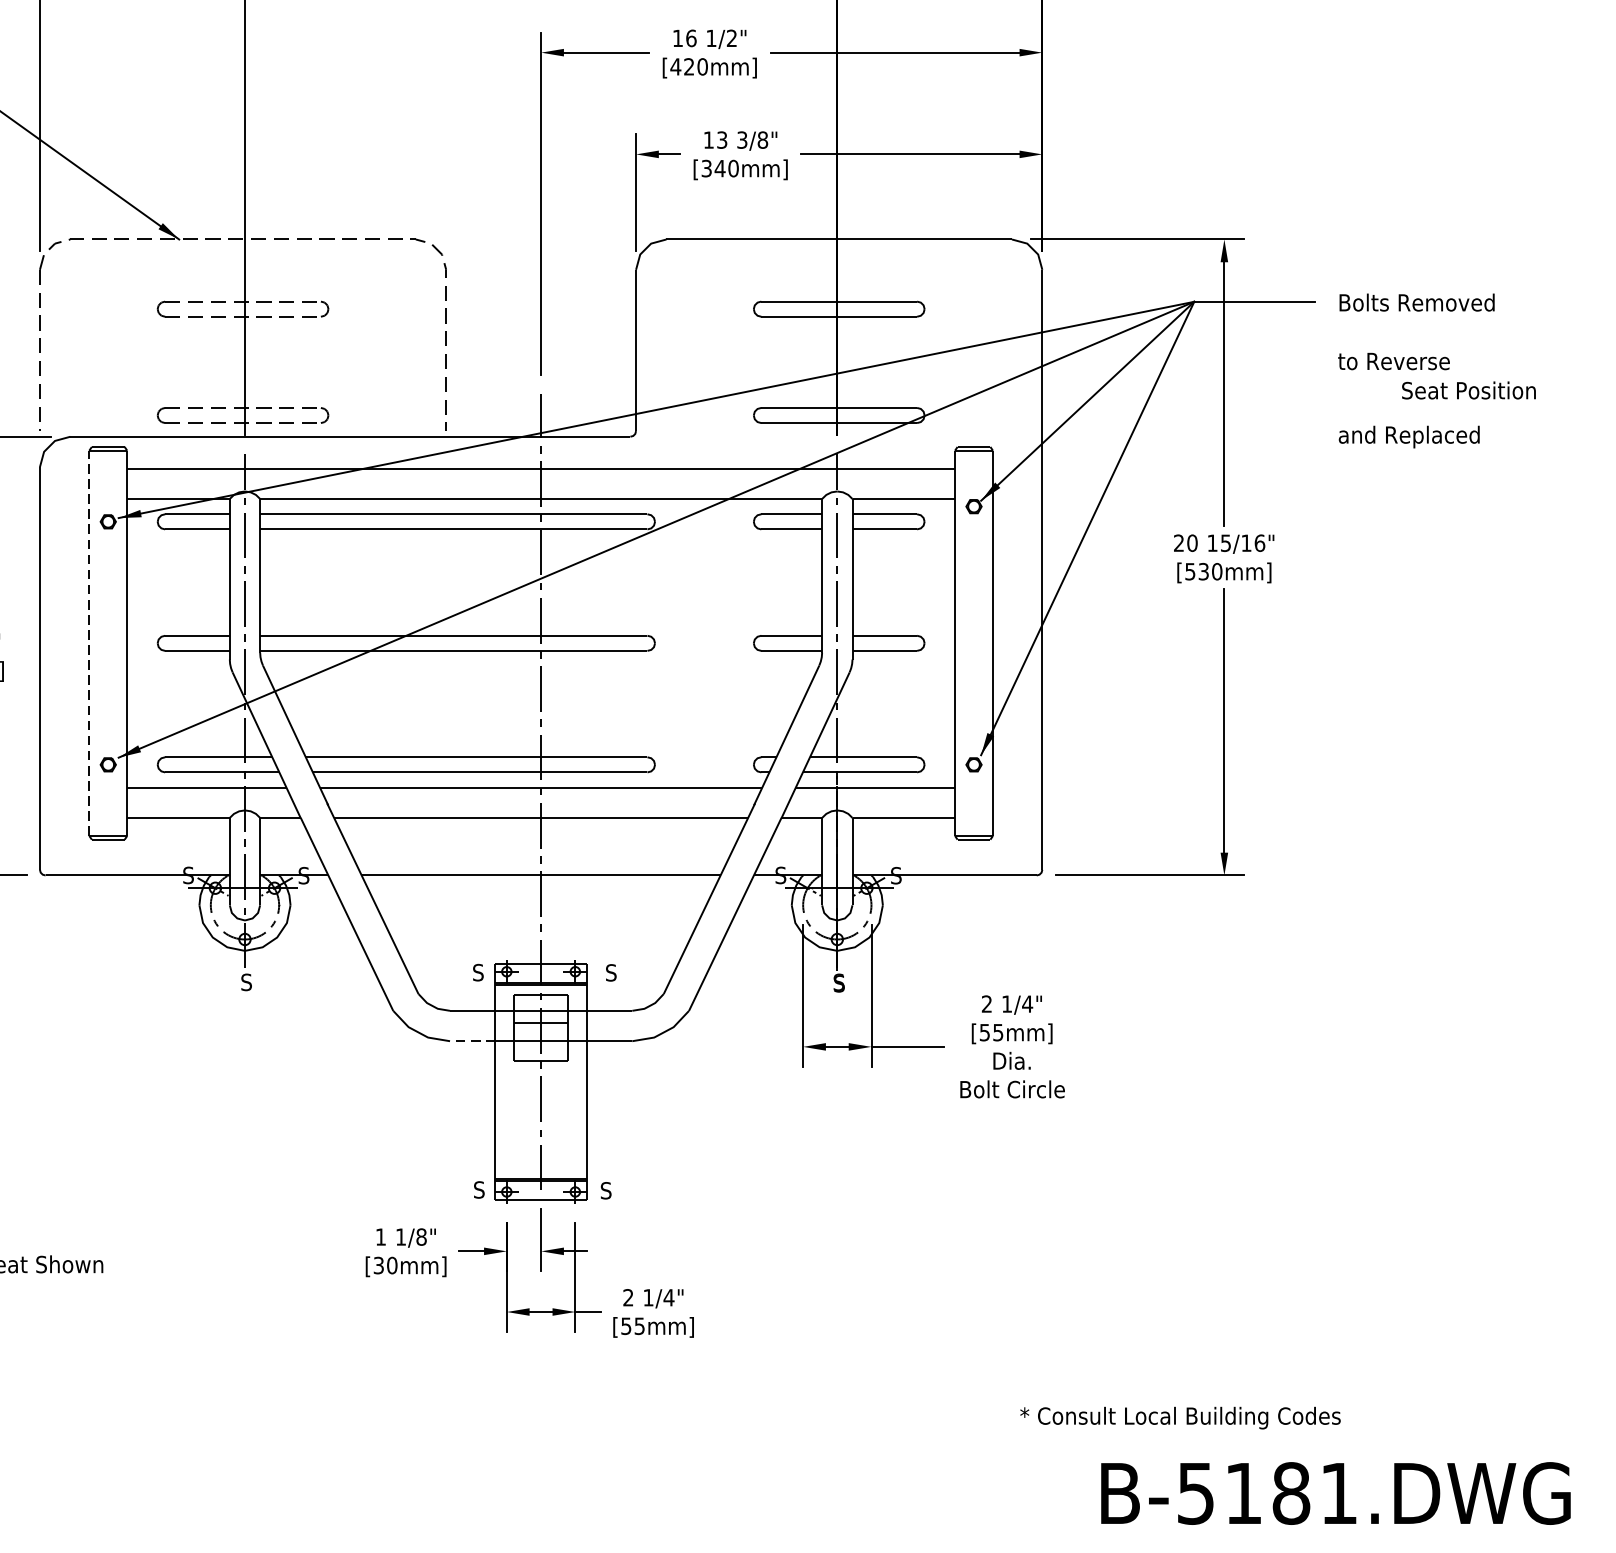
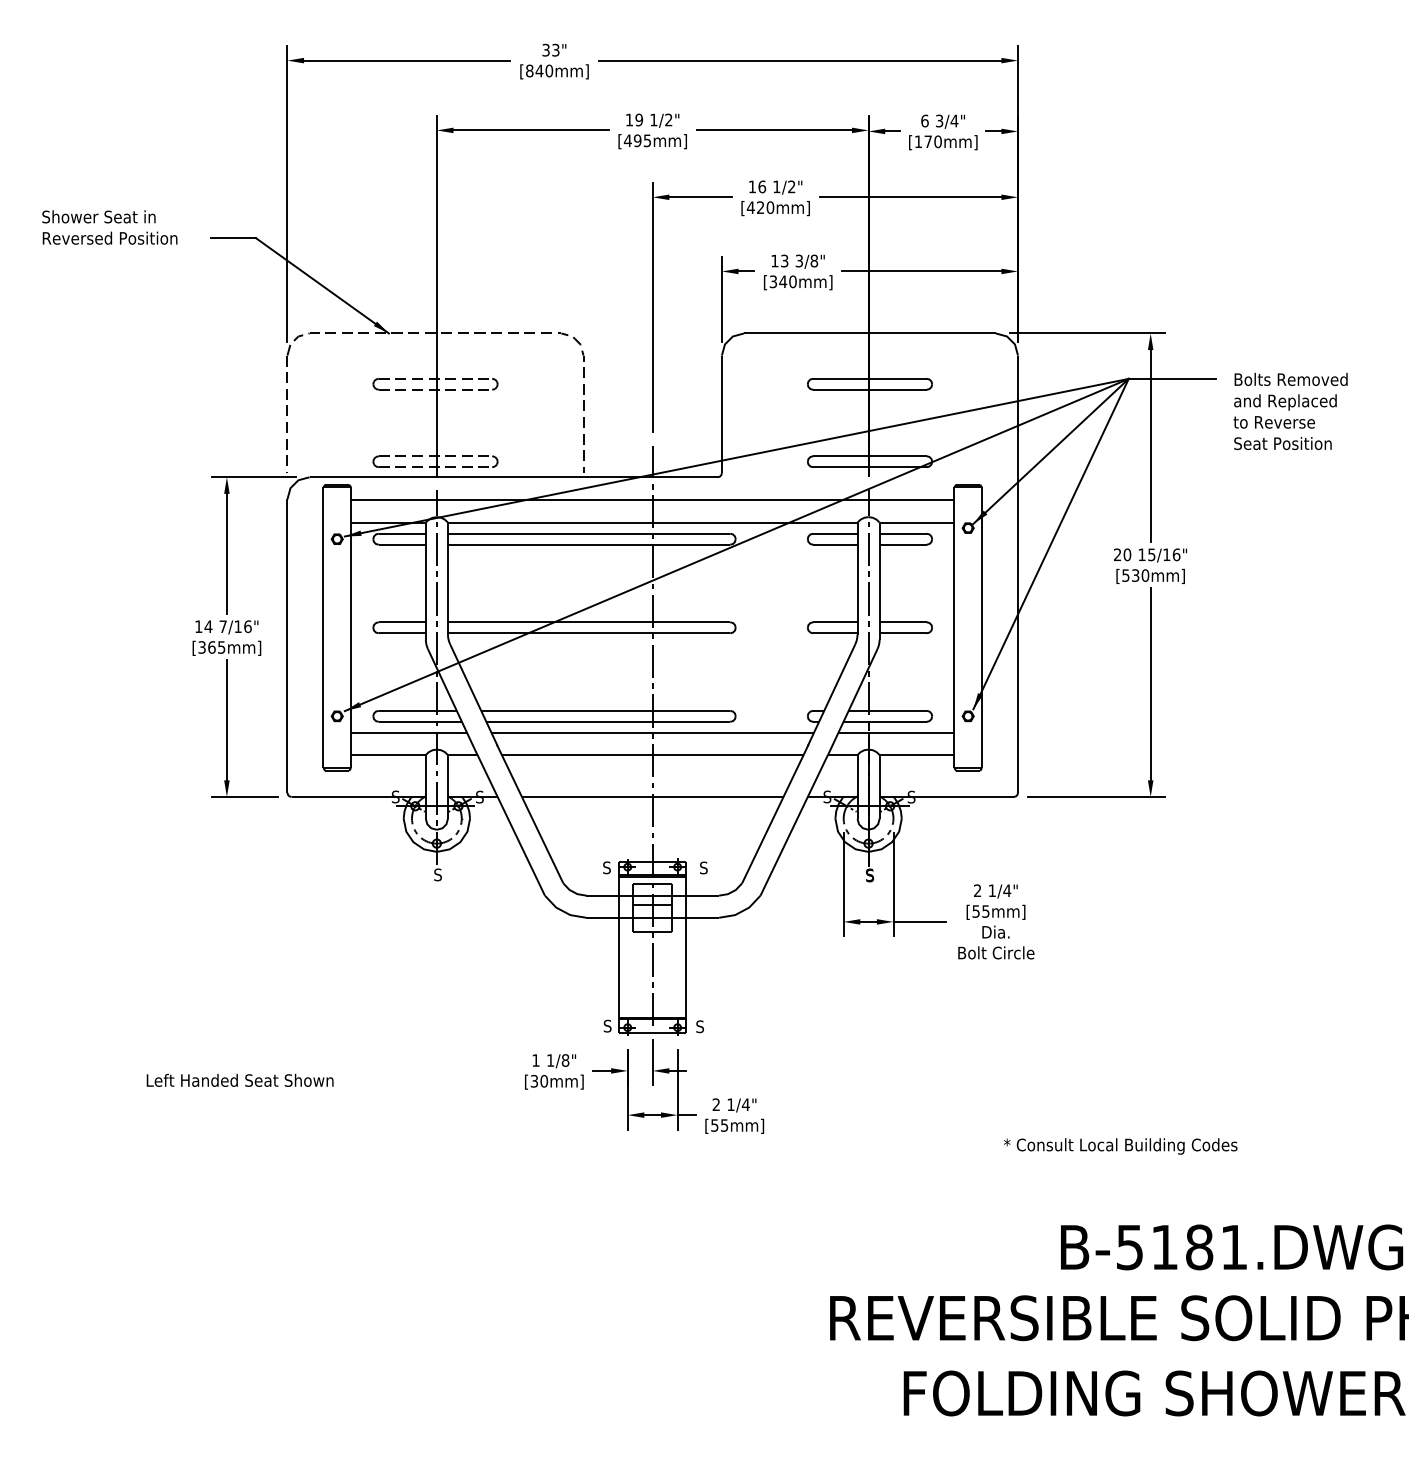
text: (1468, 390) -> (1282, 443), moved
text: (1409, 437) -> (1285, 402), moved
line: (89, 642) -> (323, 627), dashed -> solid
line: (472, 1040) -> (602, 917), dashed -> solid
text: (1180, 1418) -> (1120, 1146), moved

